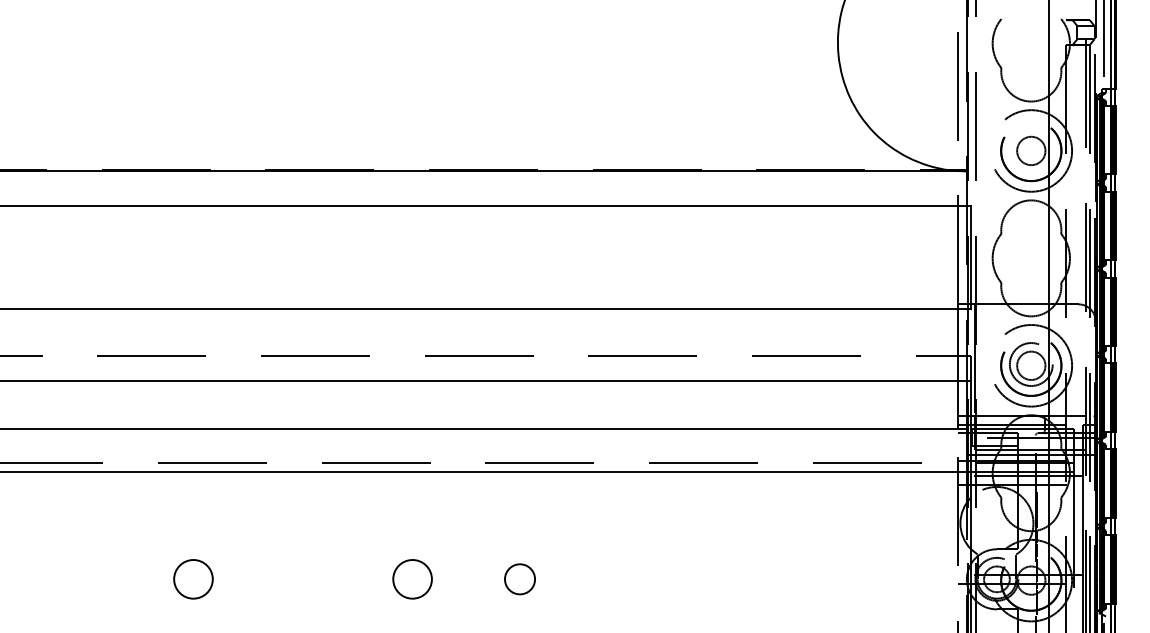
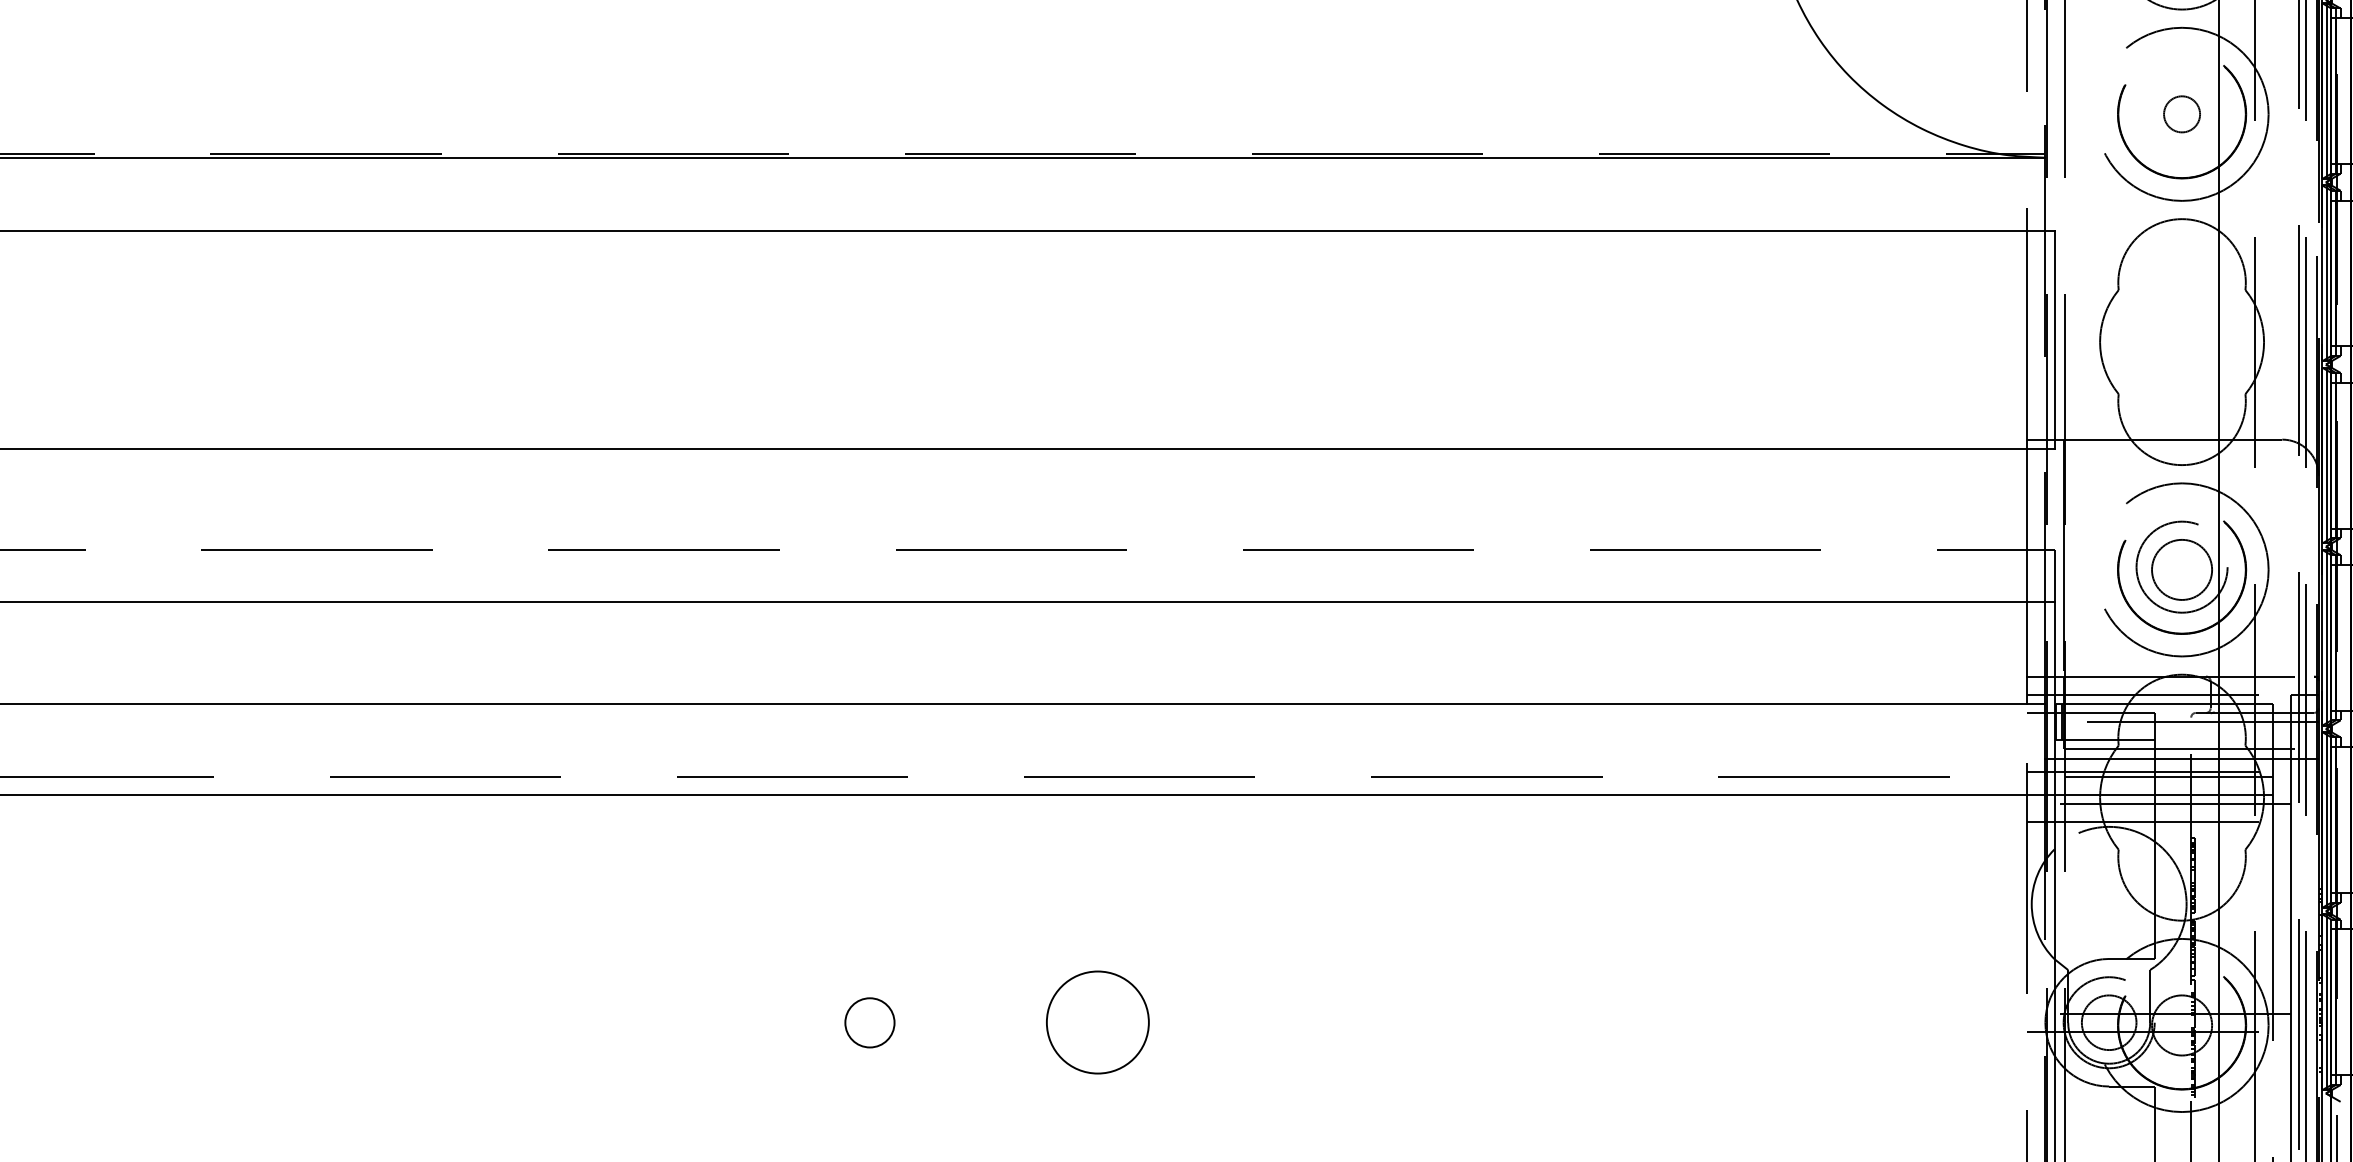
circle: (1031, 150) -> (2182, 113), size x0.6
circle: (193, 579) -> (405, 1023), removed
circle: (412, 579) -> (869, 1023), size x0.6
circle: (519, 579) -> (1096, 1023), size x1.6

